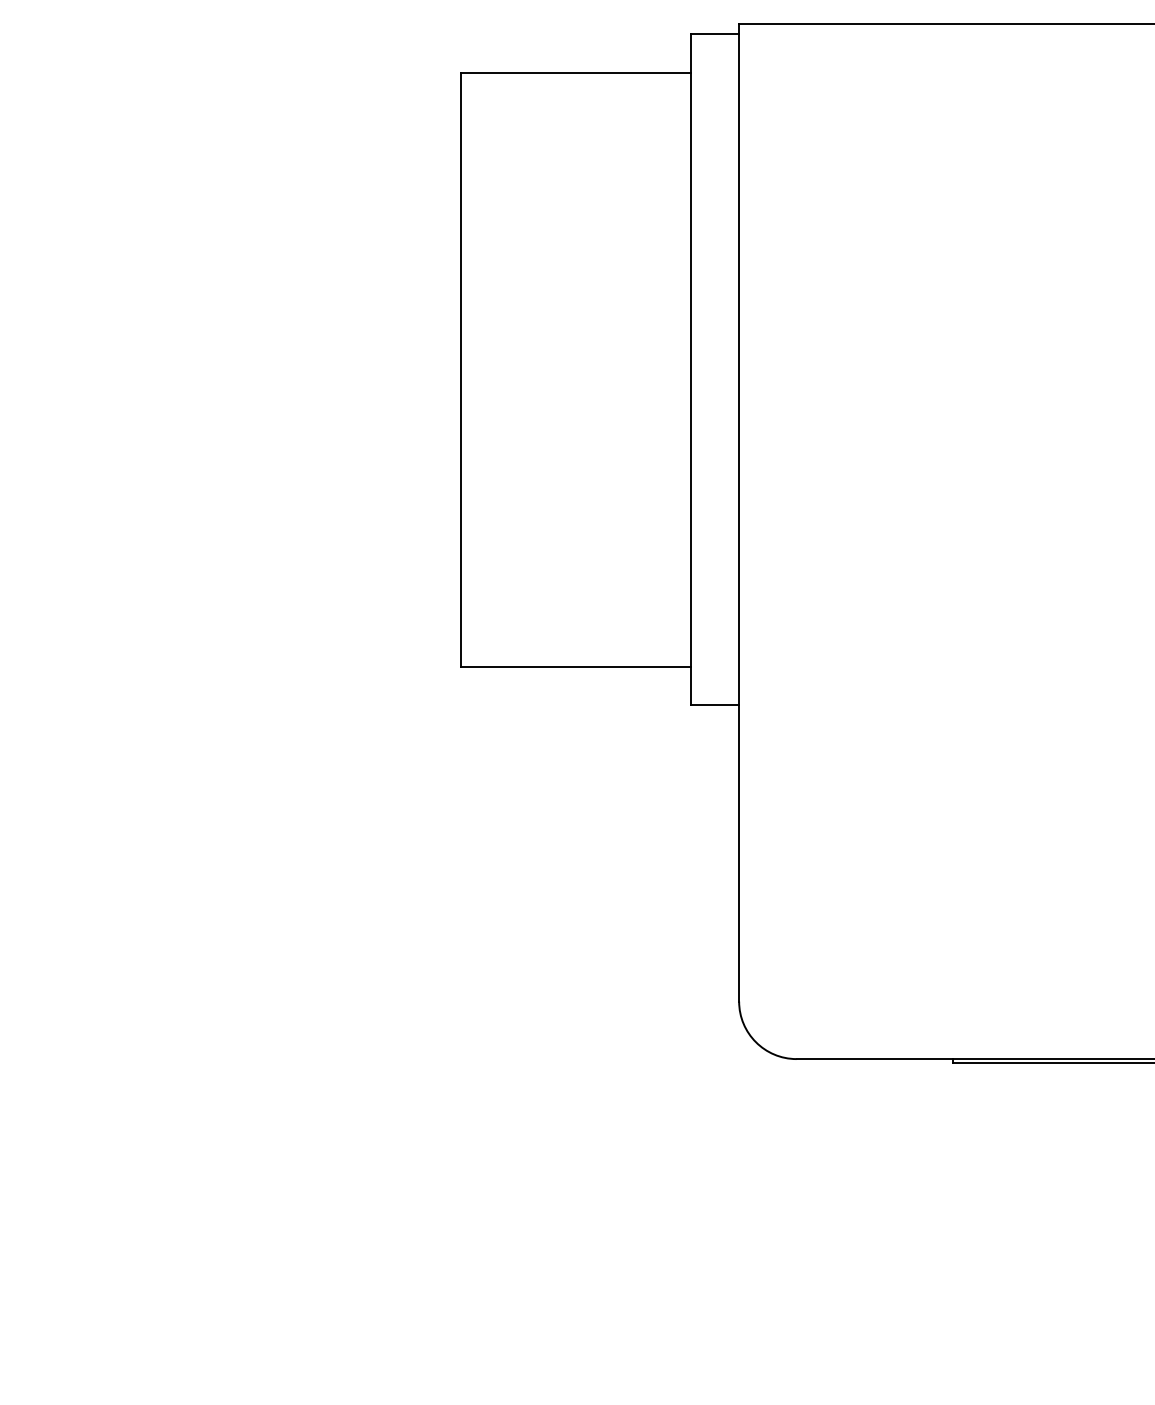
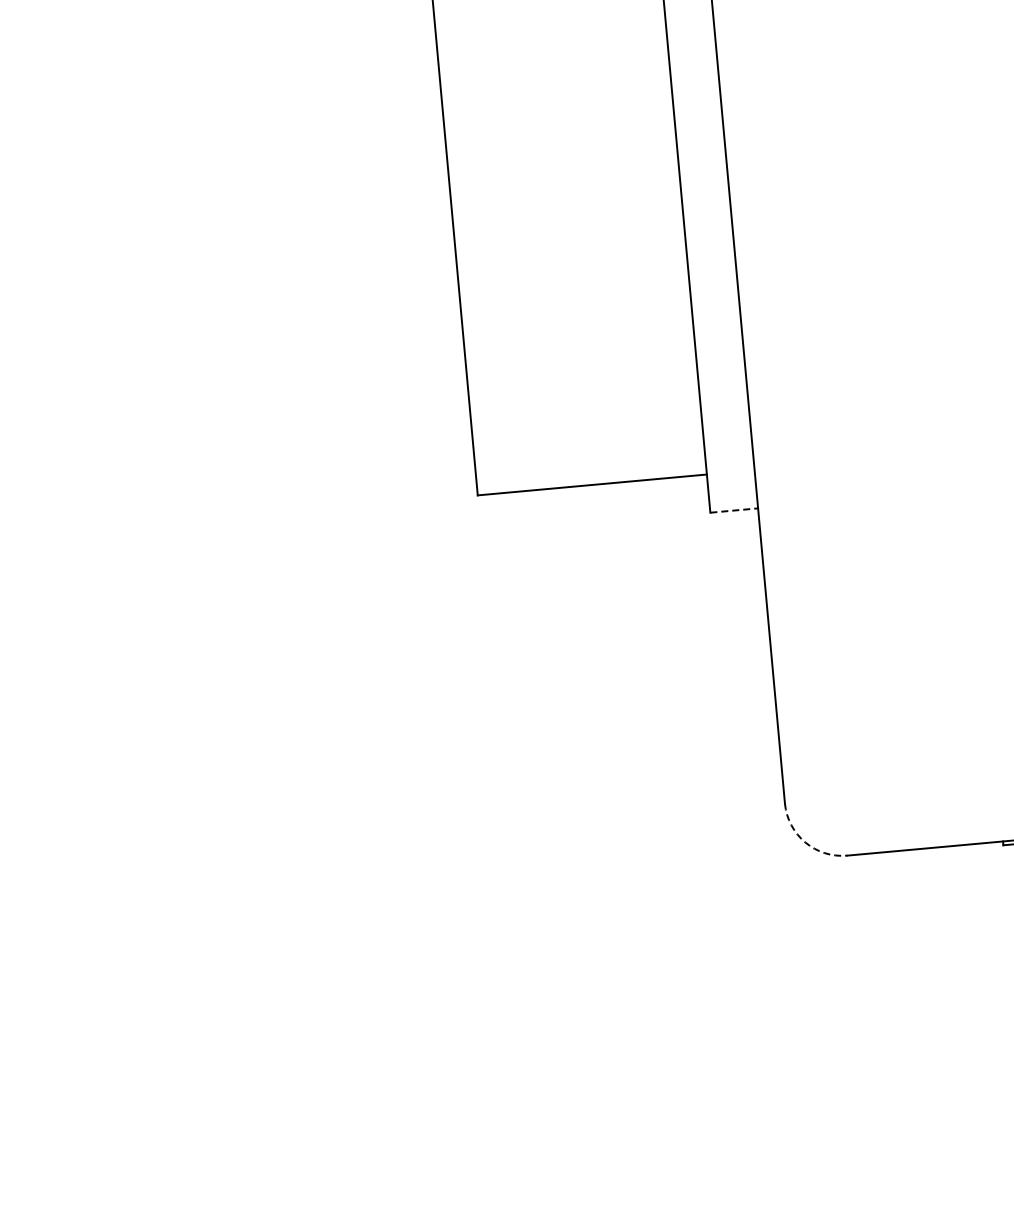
line: (715, 705) -> (734, 510), solid -> dashed
arc: (755, 1042) -> (804, 842), solid -> dashed

